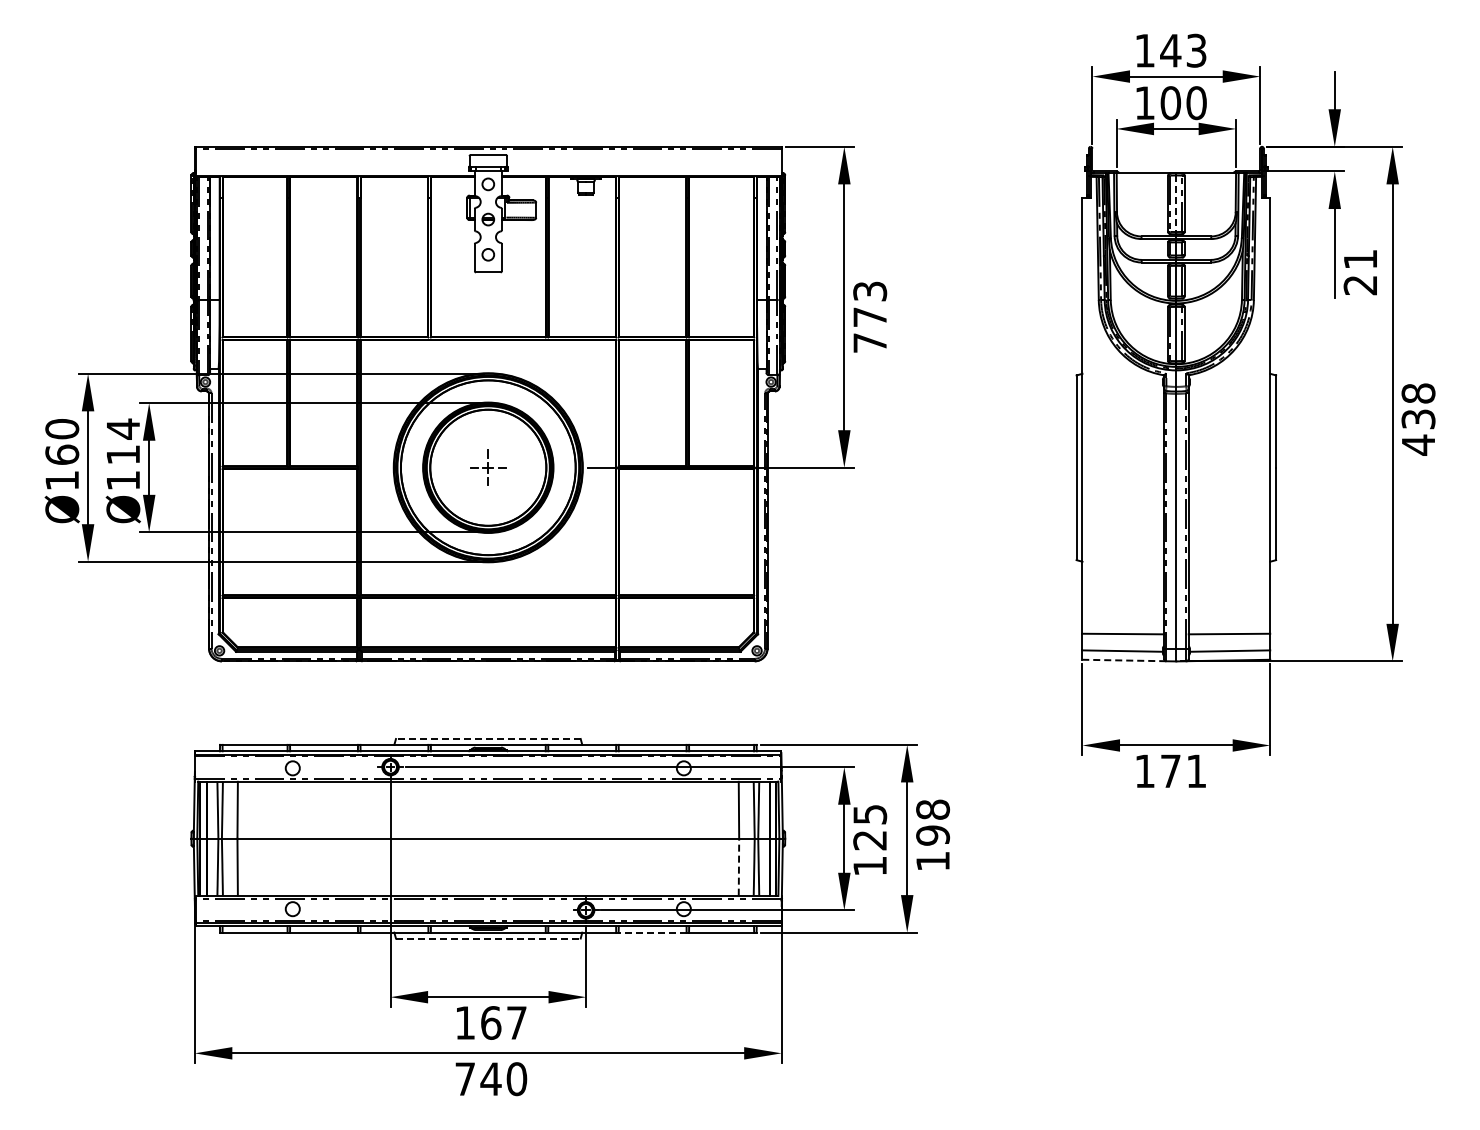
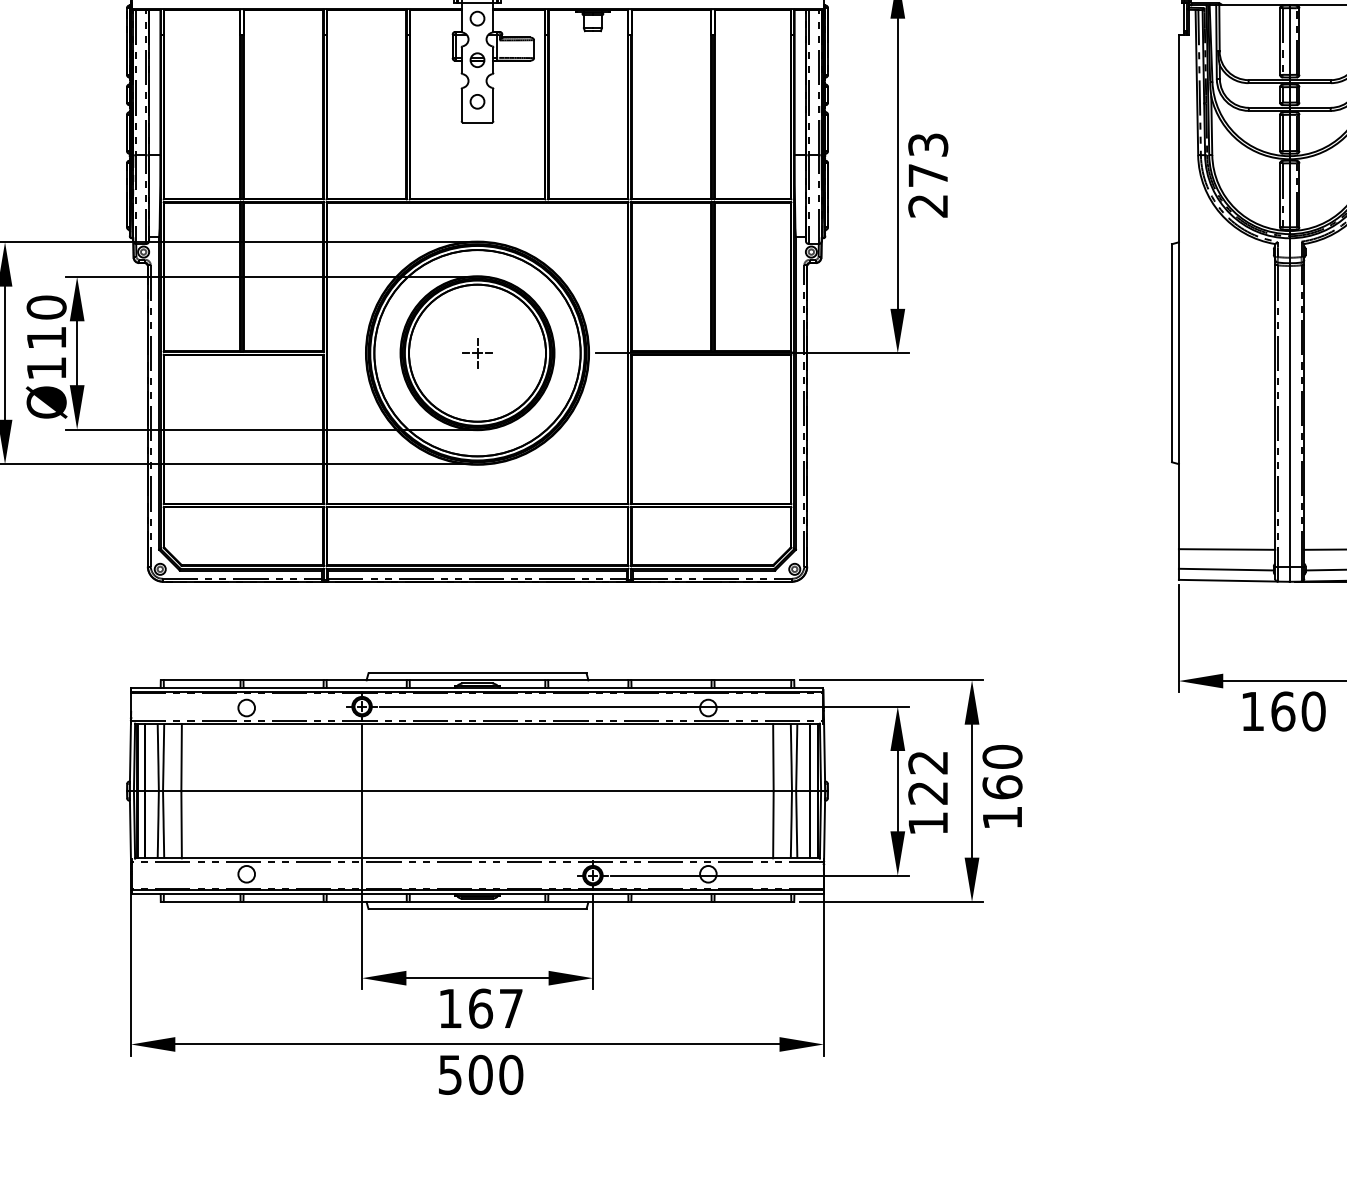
line: (1176, 204) -> (1289, 42), dashed -> solid
text: (869, 342) -> (927, 205), 773 -> 273
text: (123, 428) -> (46, 306), Ø114 -> Ø110
part: (488, 467) -> (477, 352), size x0.71
line: (1124, 660) -> (1228, 580), dashed -> solid
line: (487, 739) -> (476, 673), dashed -> solid
text: (1183, 771) -> (1298, 711), 171 -> 160
text: (870, 814) -> (928, 762), 125 -> 122
text: (933, 822) -> (1003, 771), 198 -> 160
line: (738, 866) -> (772, 823), dashed -> solid
line: (652, 932) -> (671, 901), dashed -> solid
line: (488, 938) -> (477, 908), dashed -> solid
text: (478, 1079) -> (465, 1075), 740 -> 500

